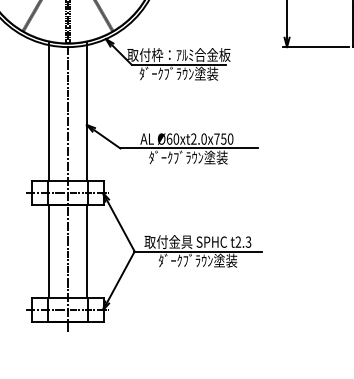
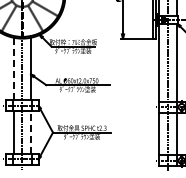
line: (48, 112) -> (13, 68), solid -> dashed
line: (87, 251) -> (31, 132), solid -> dashed

